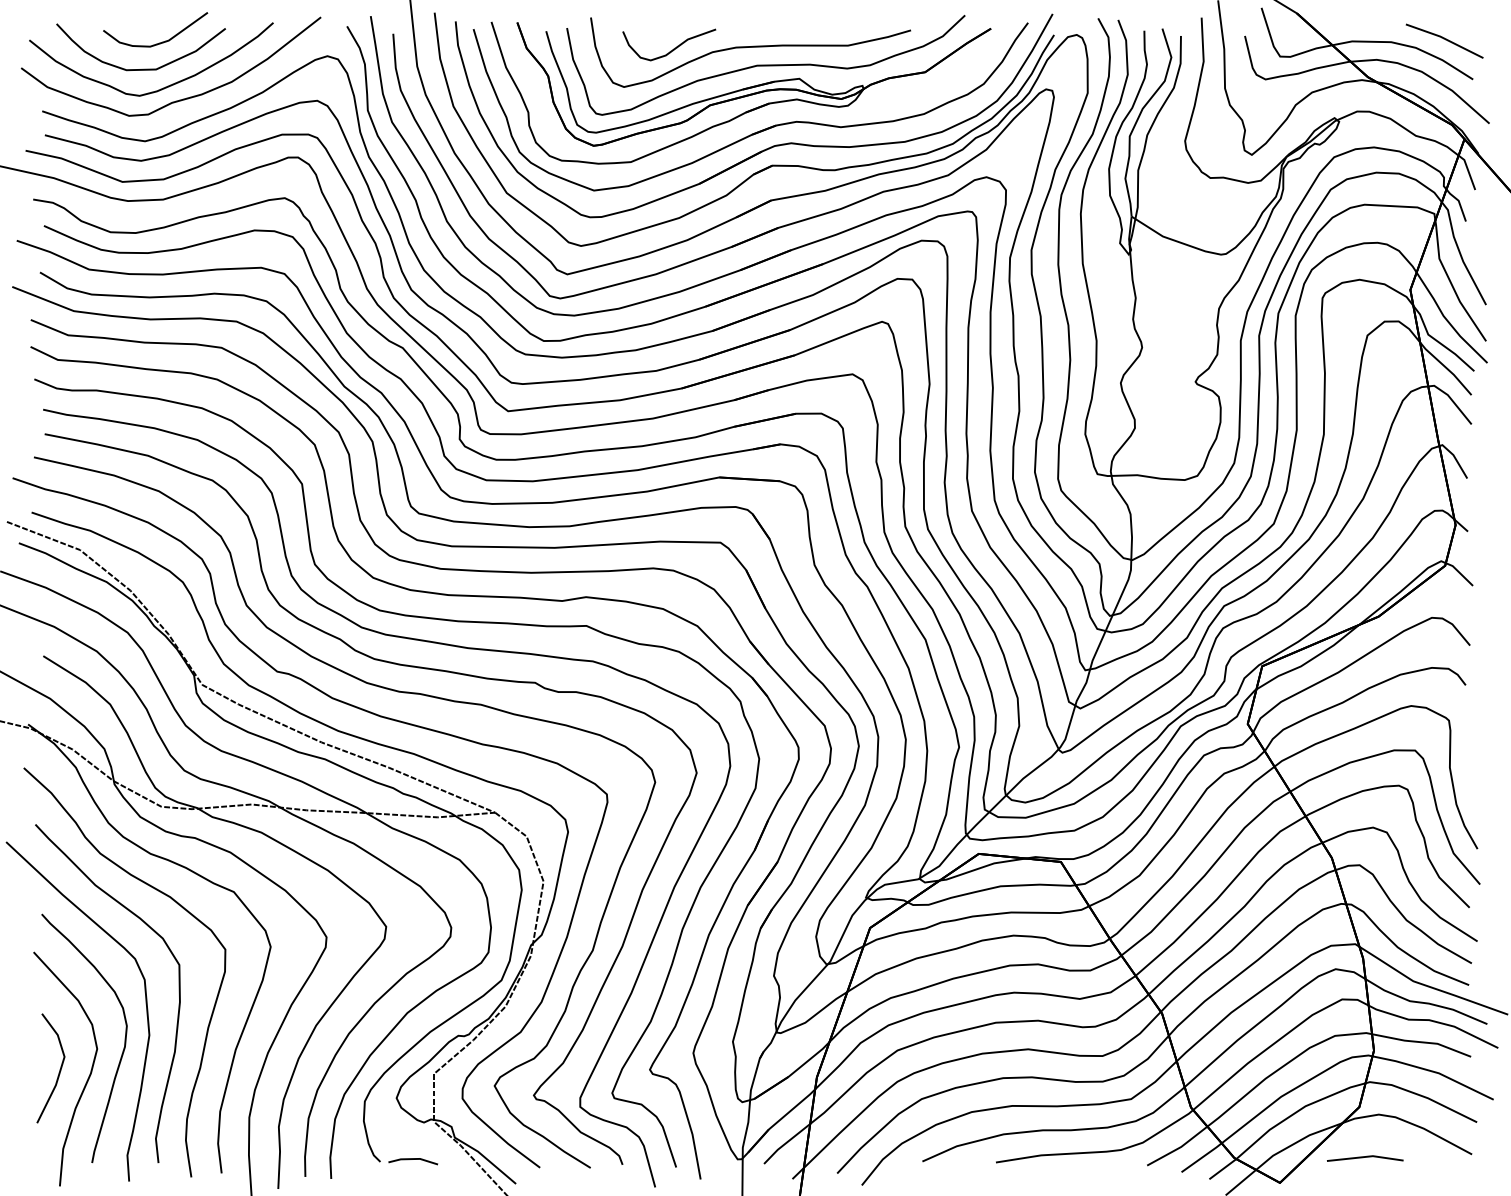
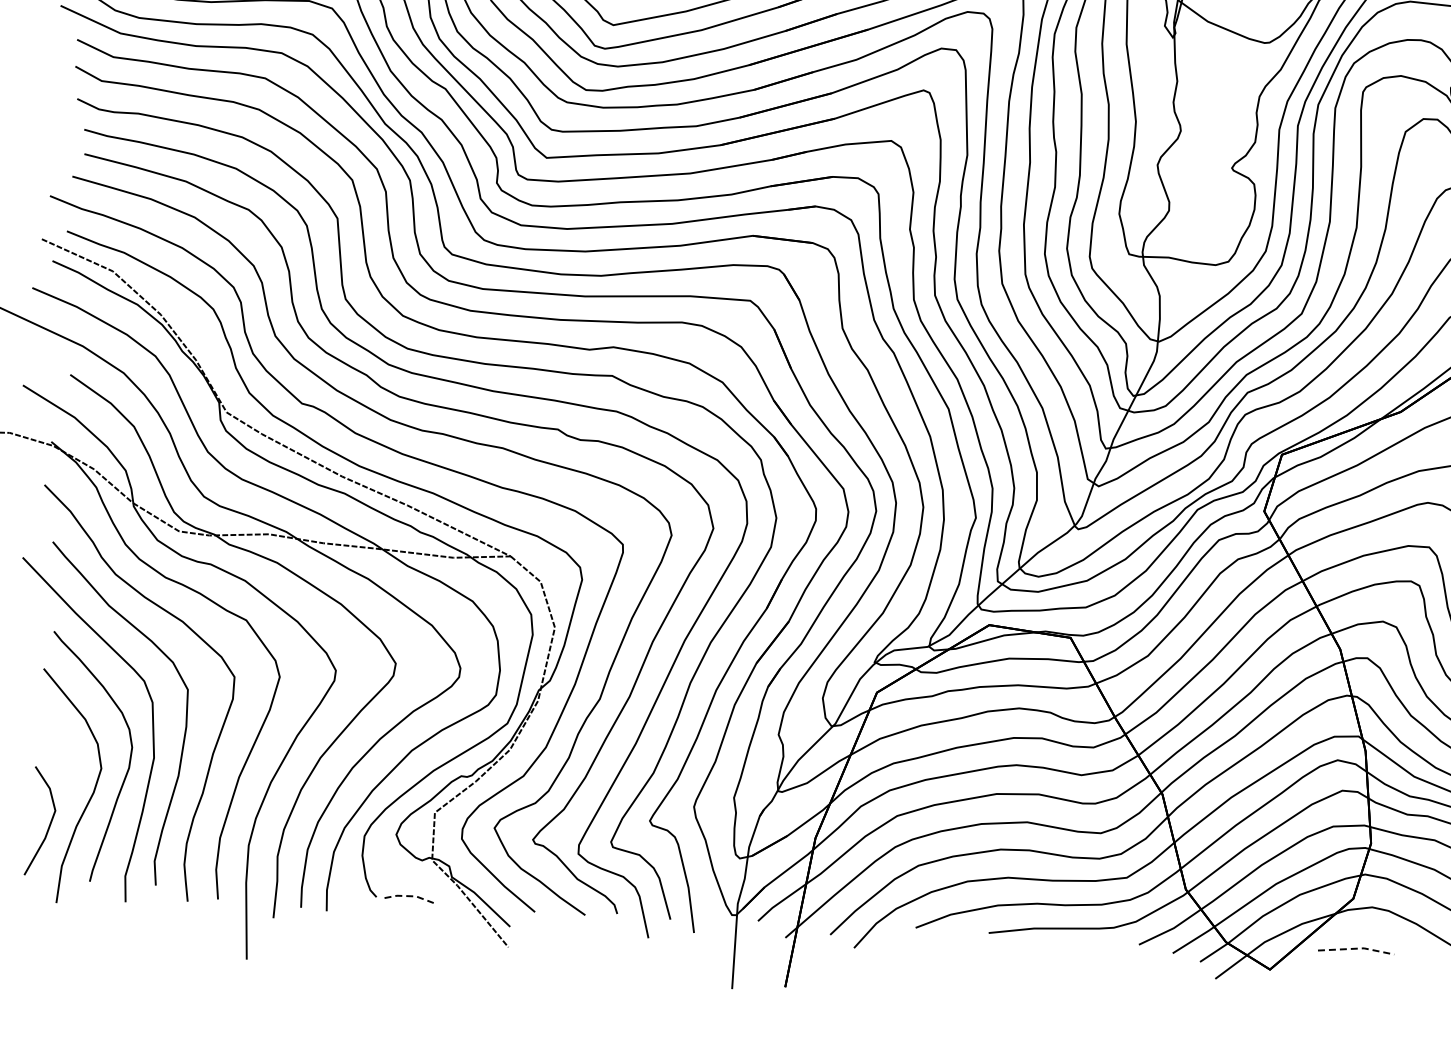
line: (58, 1072) -> (48, 825), moved
line: (1366, 1156) -> (1357, 948), solid -> dashed
line: (413, 1159) -> (409, 896), solid -> dashed

